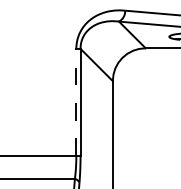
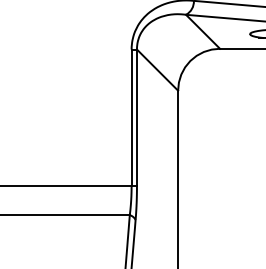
line: (76, 102) -> (131, 117), dashed -> solid

